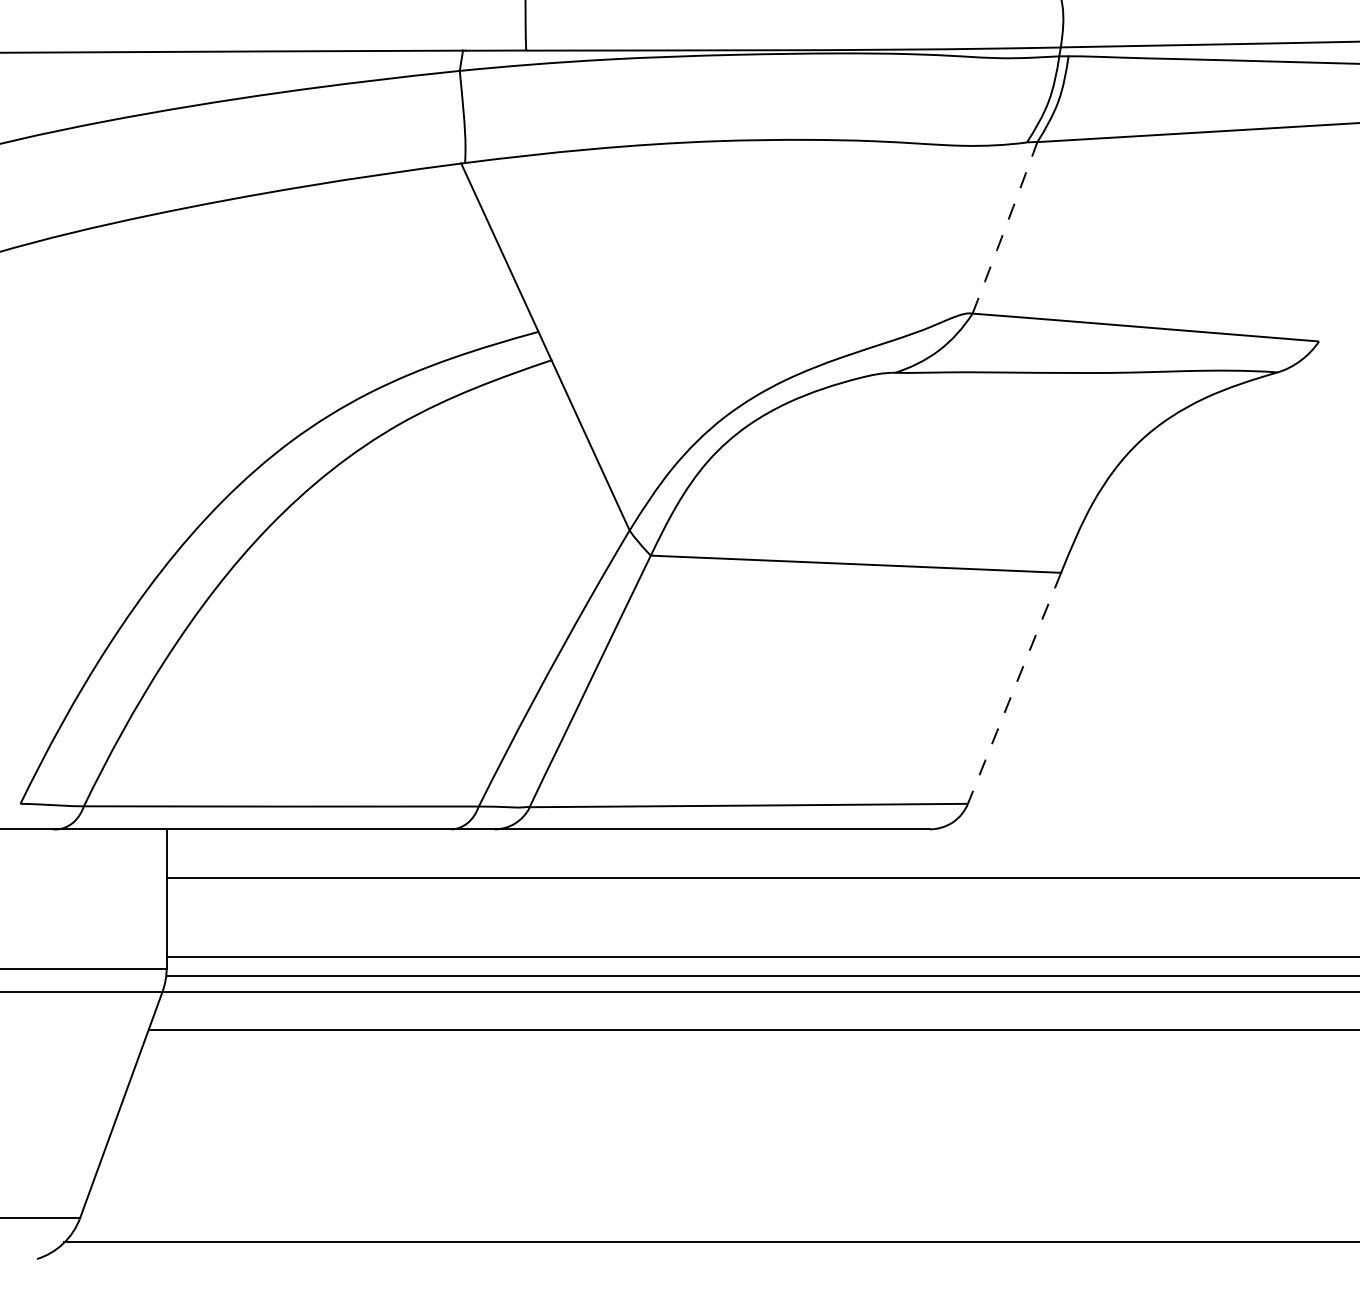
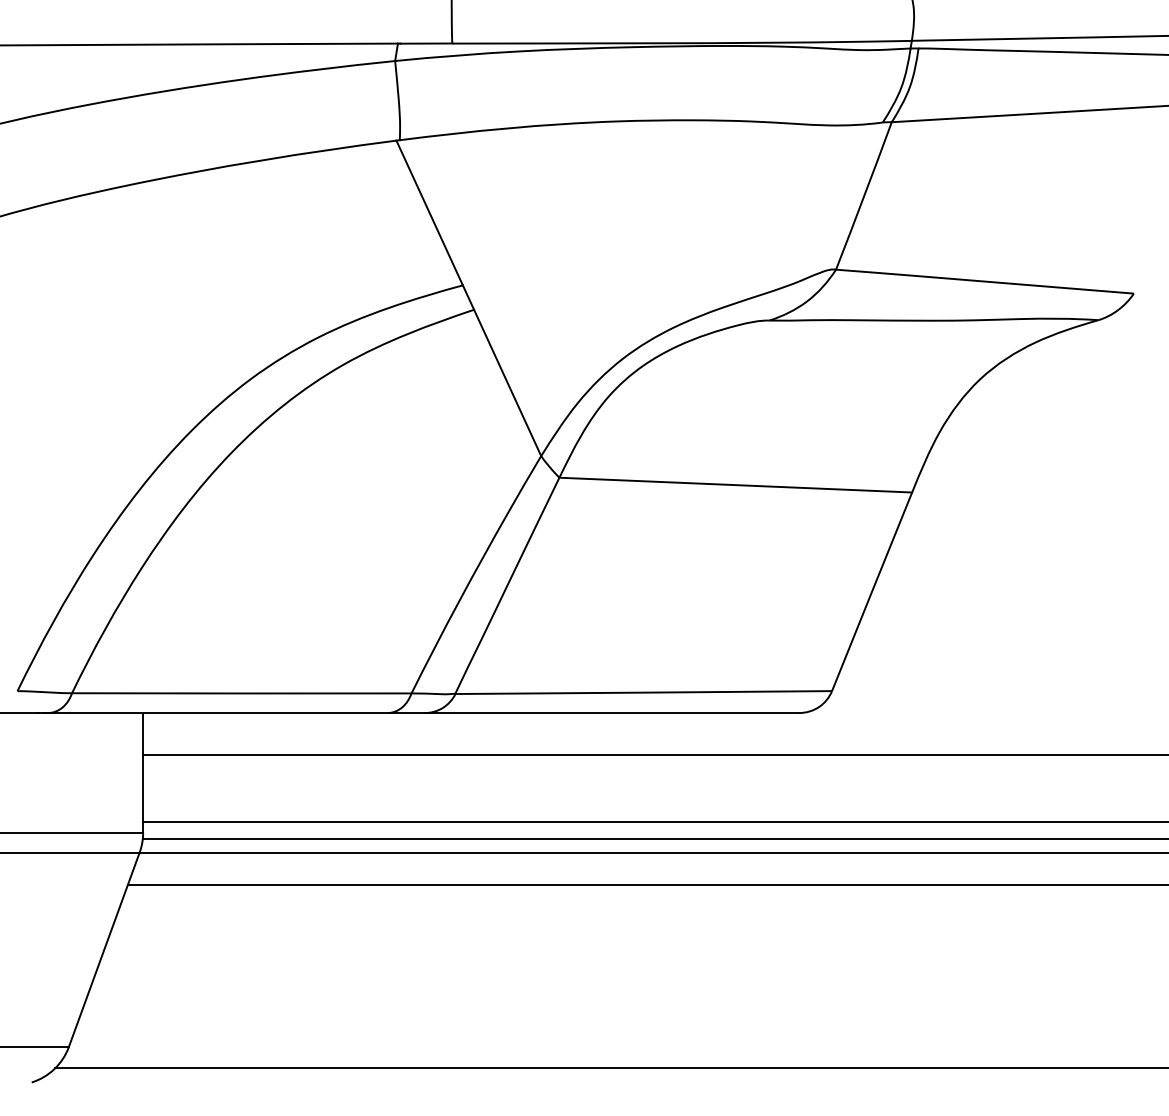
arc: (1005, 228) -> (864, 196), dashed -> solid
arc: (1015, 687) -> (872, 591), dashed -> solid

